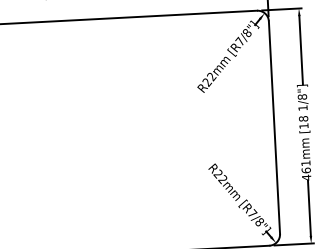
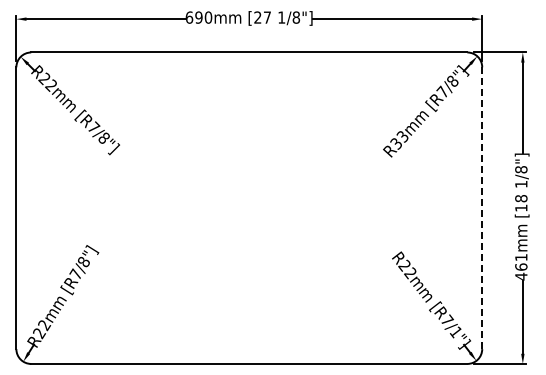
text: (209, 79) -> (399, 140), R22mm -> R33mm
line: (274, 127) -> (482, 208), solid -> dashed
text: (259, 222) -> (455, 332), [R7/8"] -> [R7/1"]

